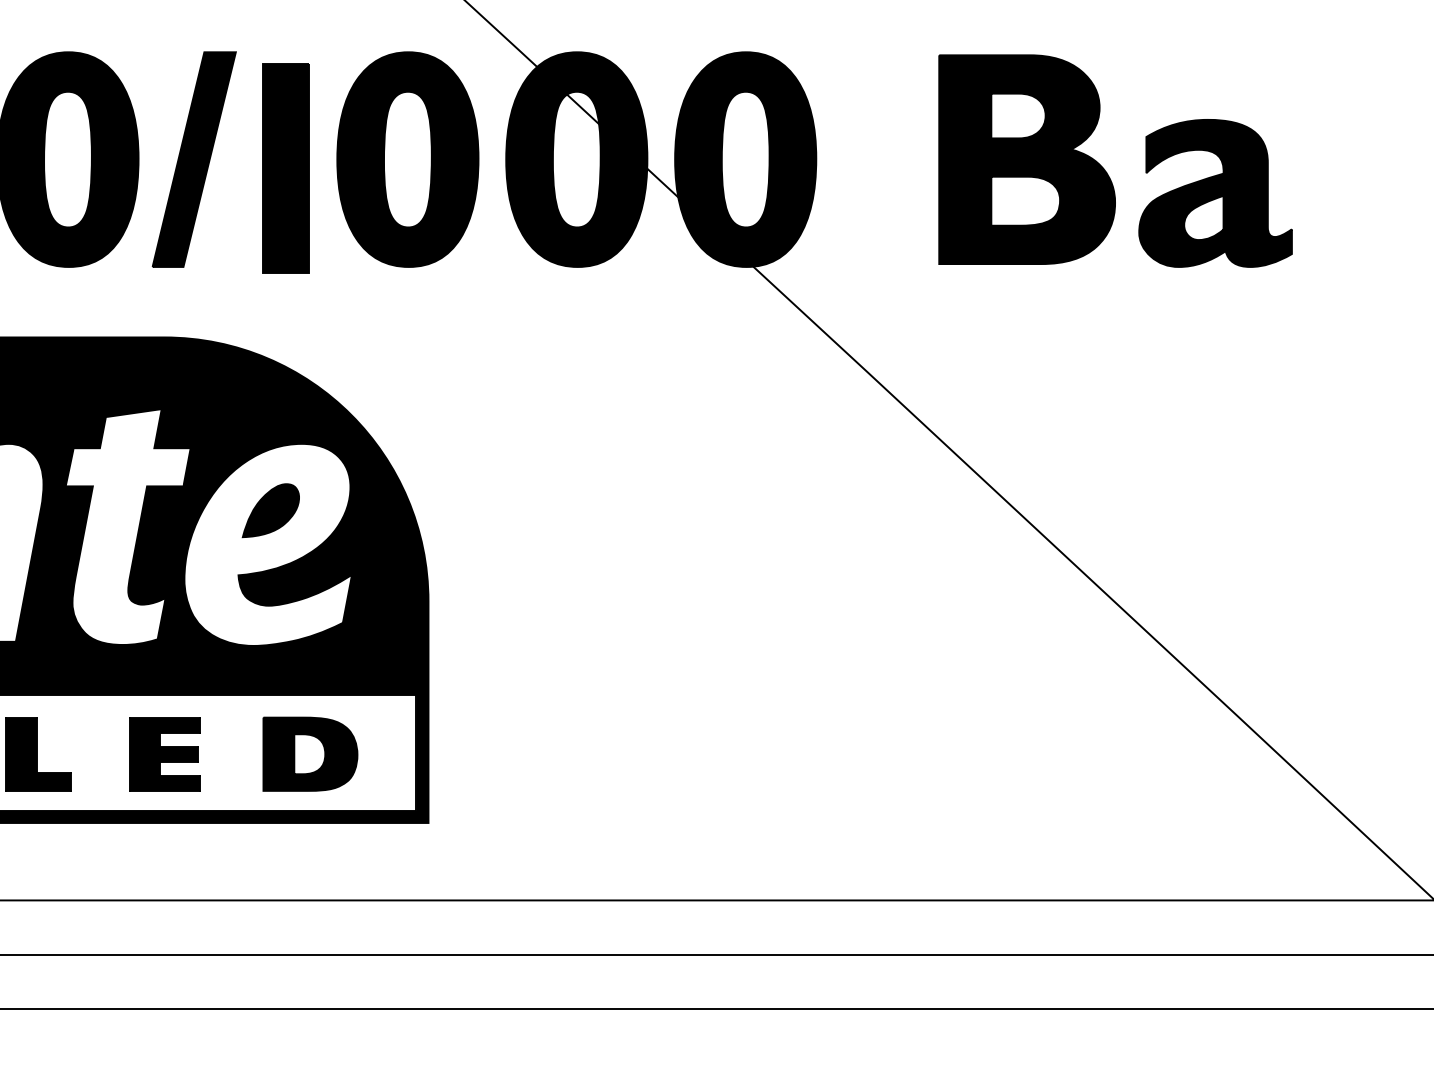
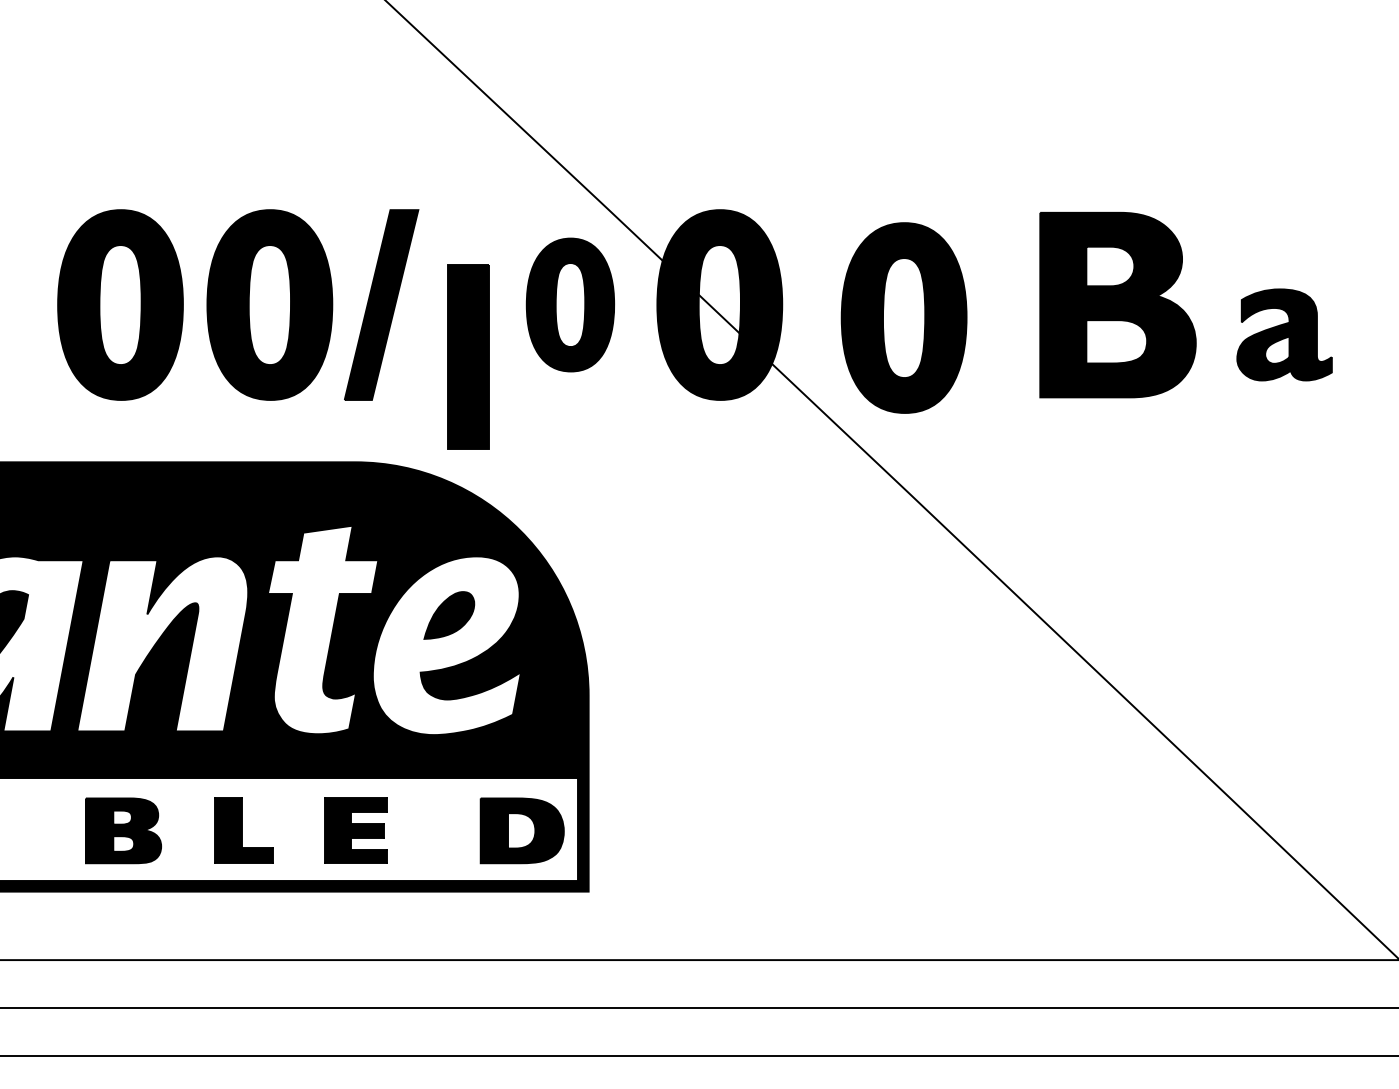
part: (407, 158) -> (570, 304), size x0.7
part: (744, 158) -> (903, 317), moved
part: (285, 168) -> (468, 356), moved
part: (1215, 192) -> (1284, 334), size x0.7
part: (309, 753) -> (521, 830), moved

